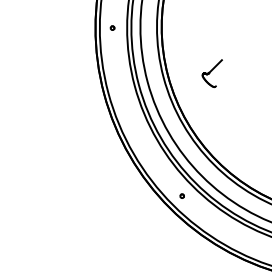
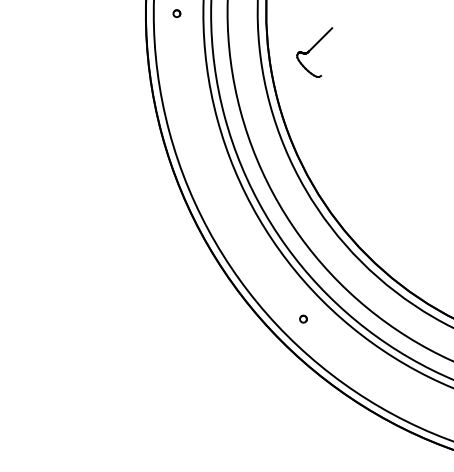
part: (211, 73) -> (313, 52), moved

